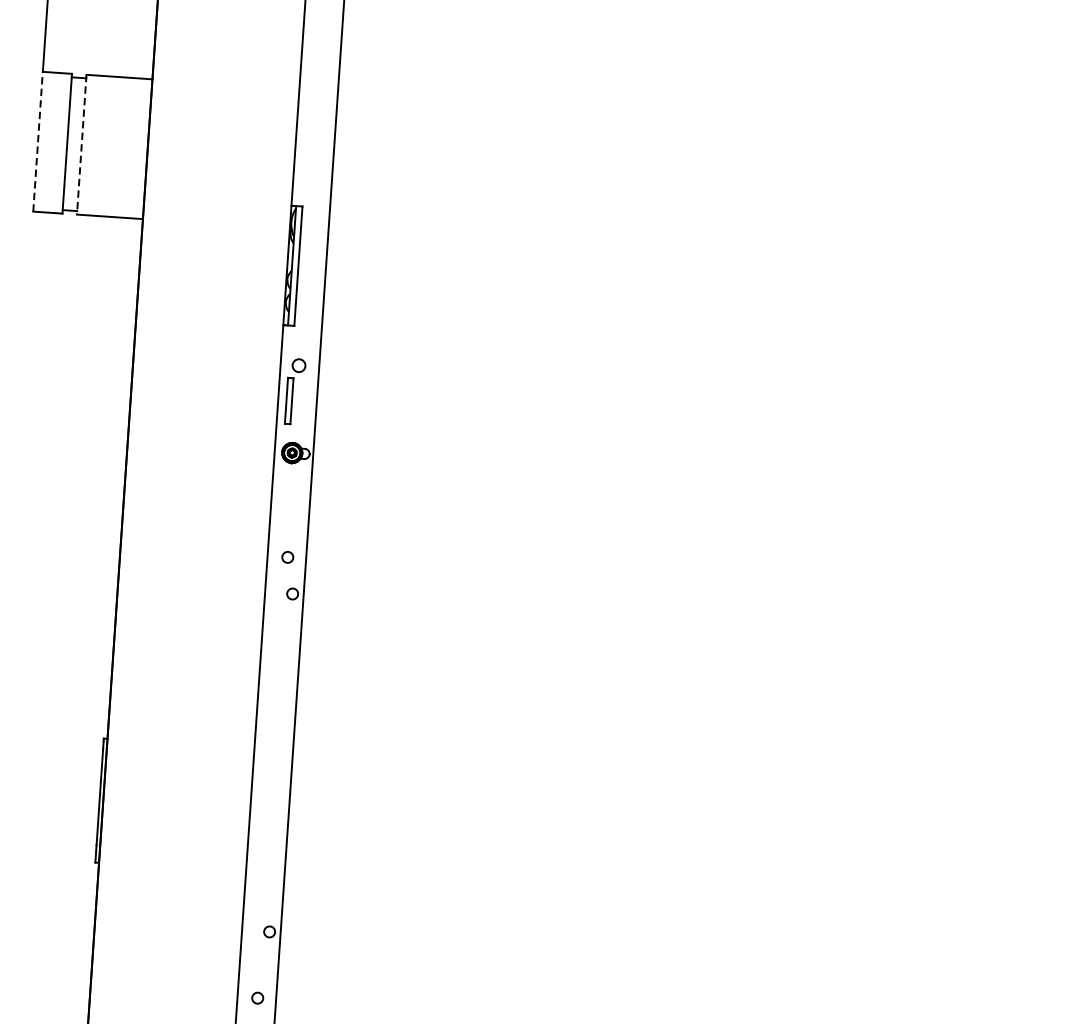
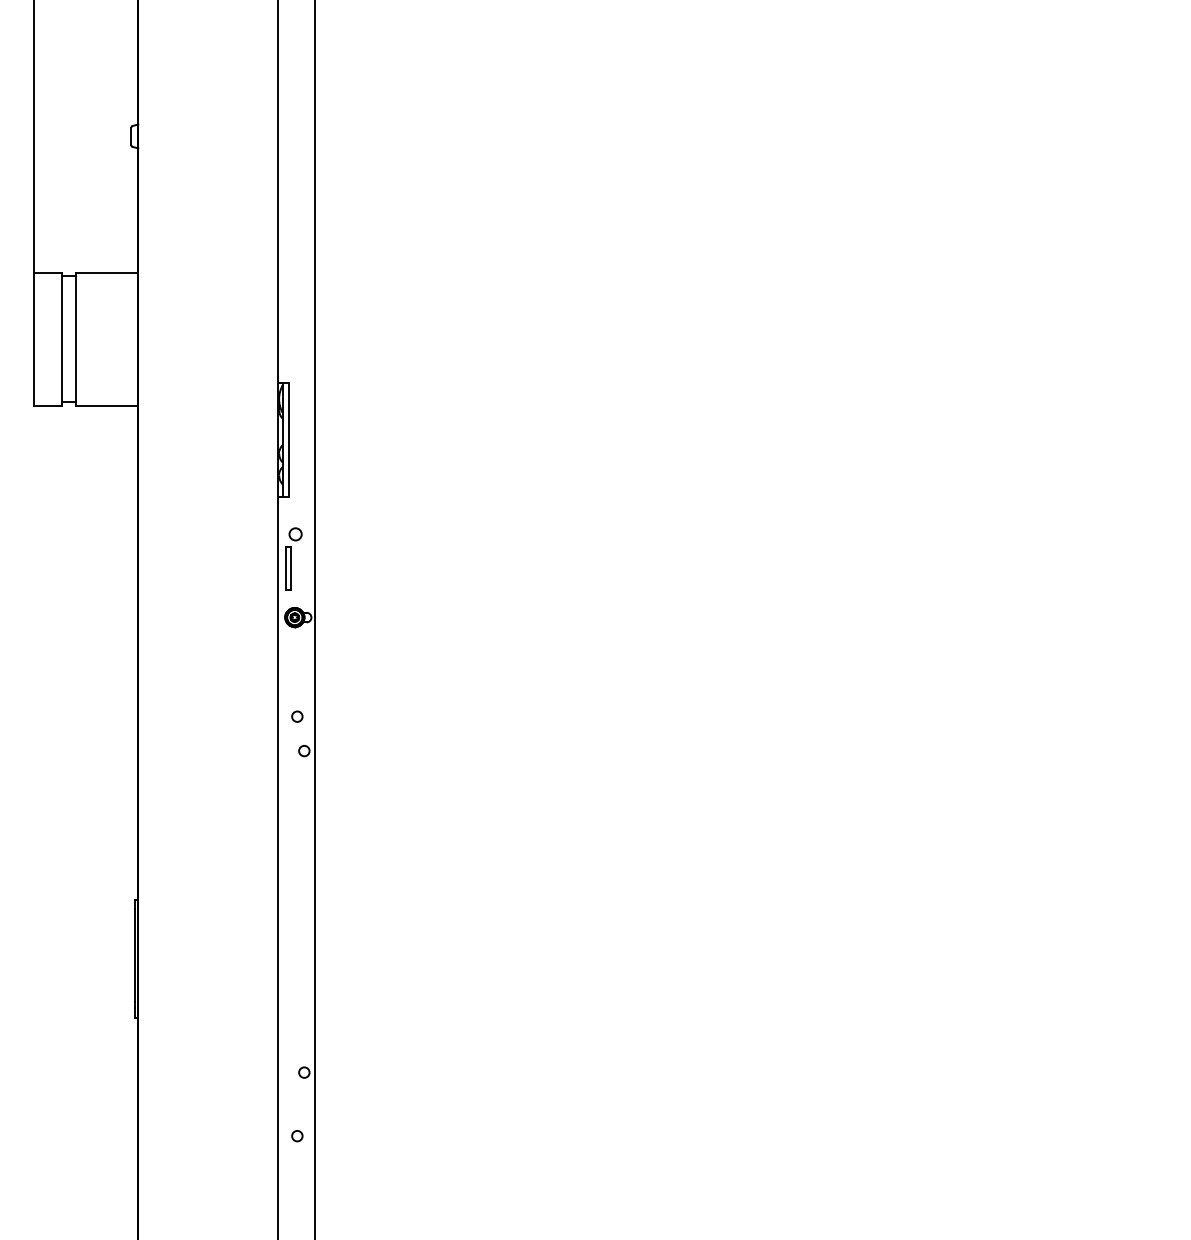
line: (37, 142) -> (33, 339), dashed -> solid
line: (81, 145) -> (75, 339), dashed -> solid

